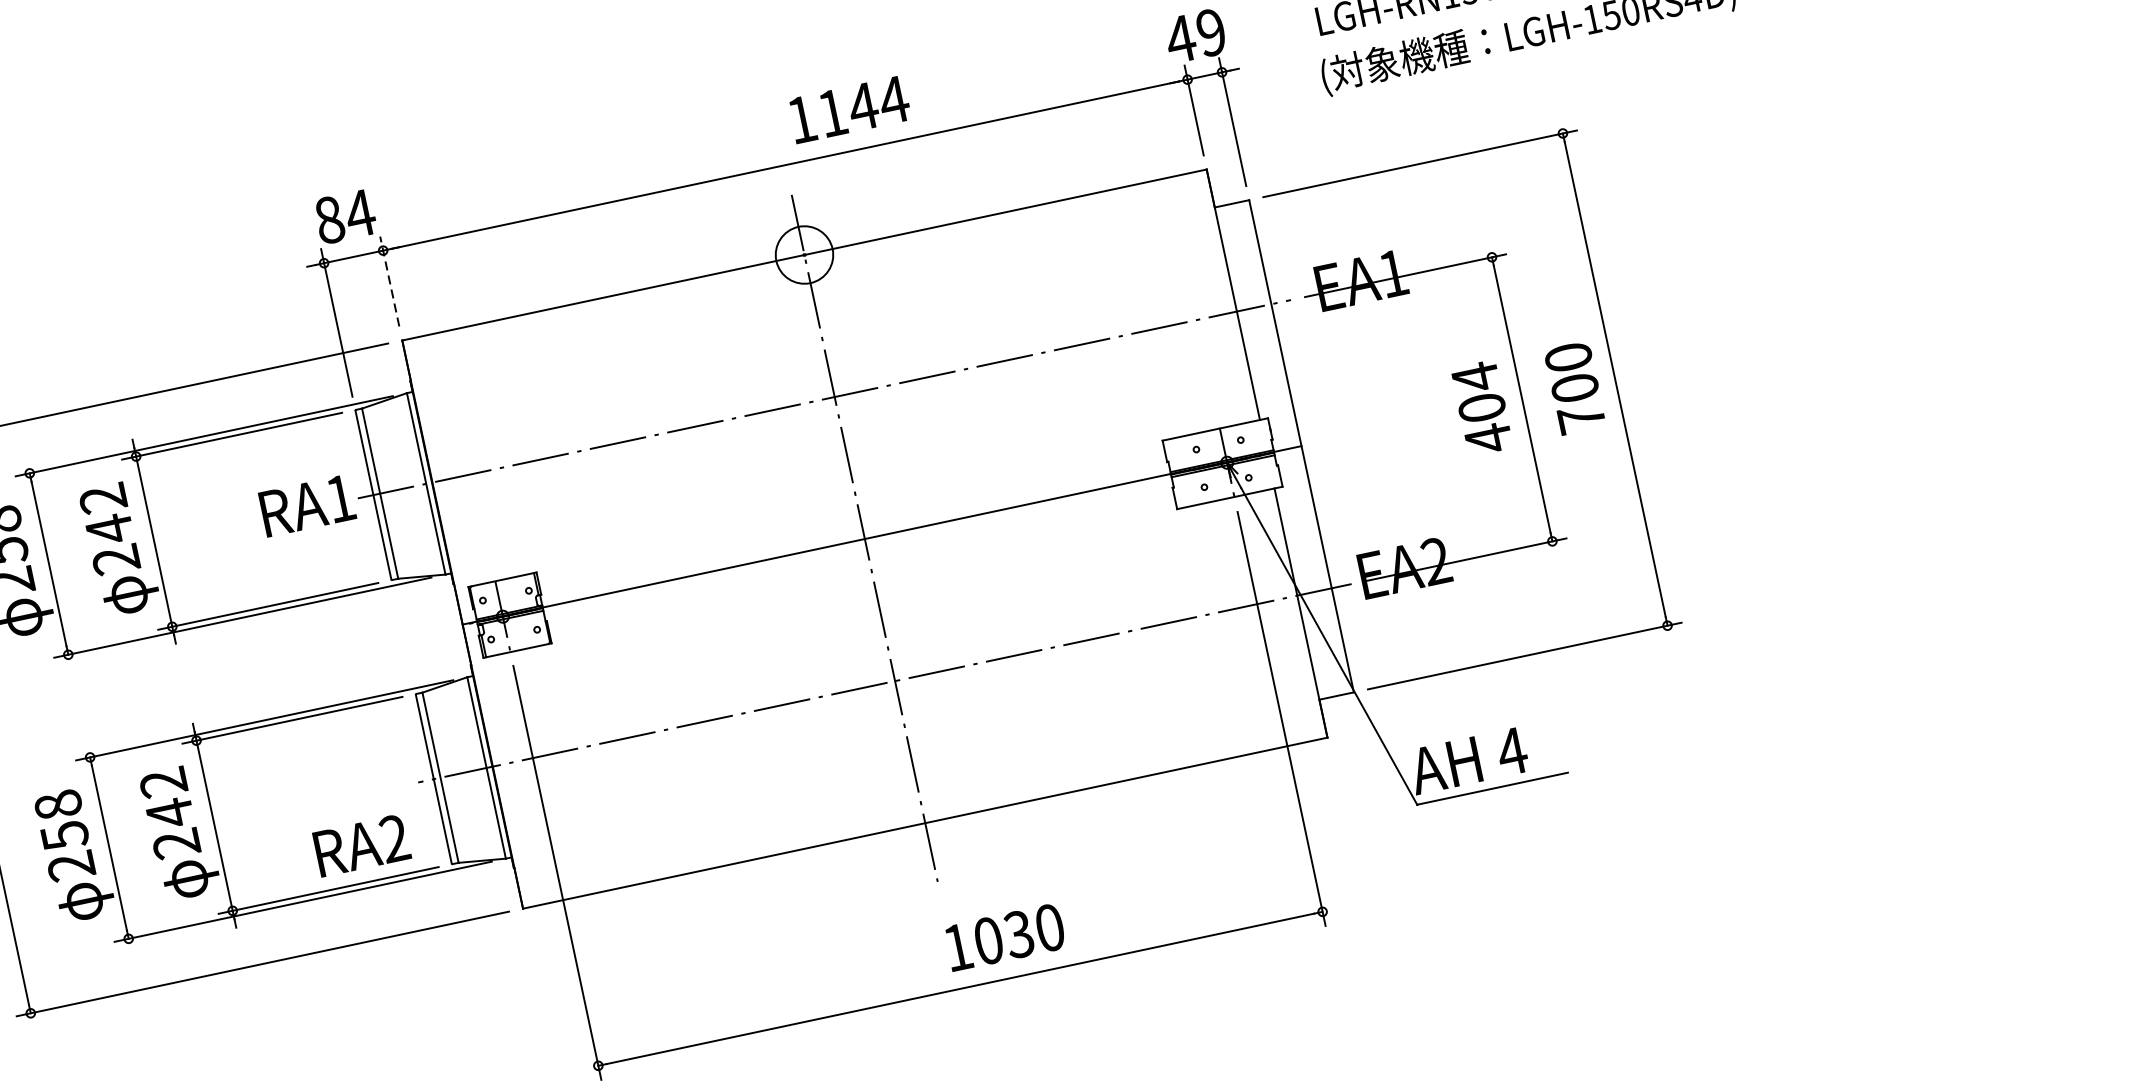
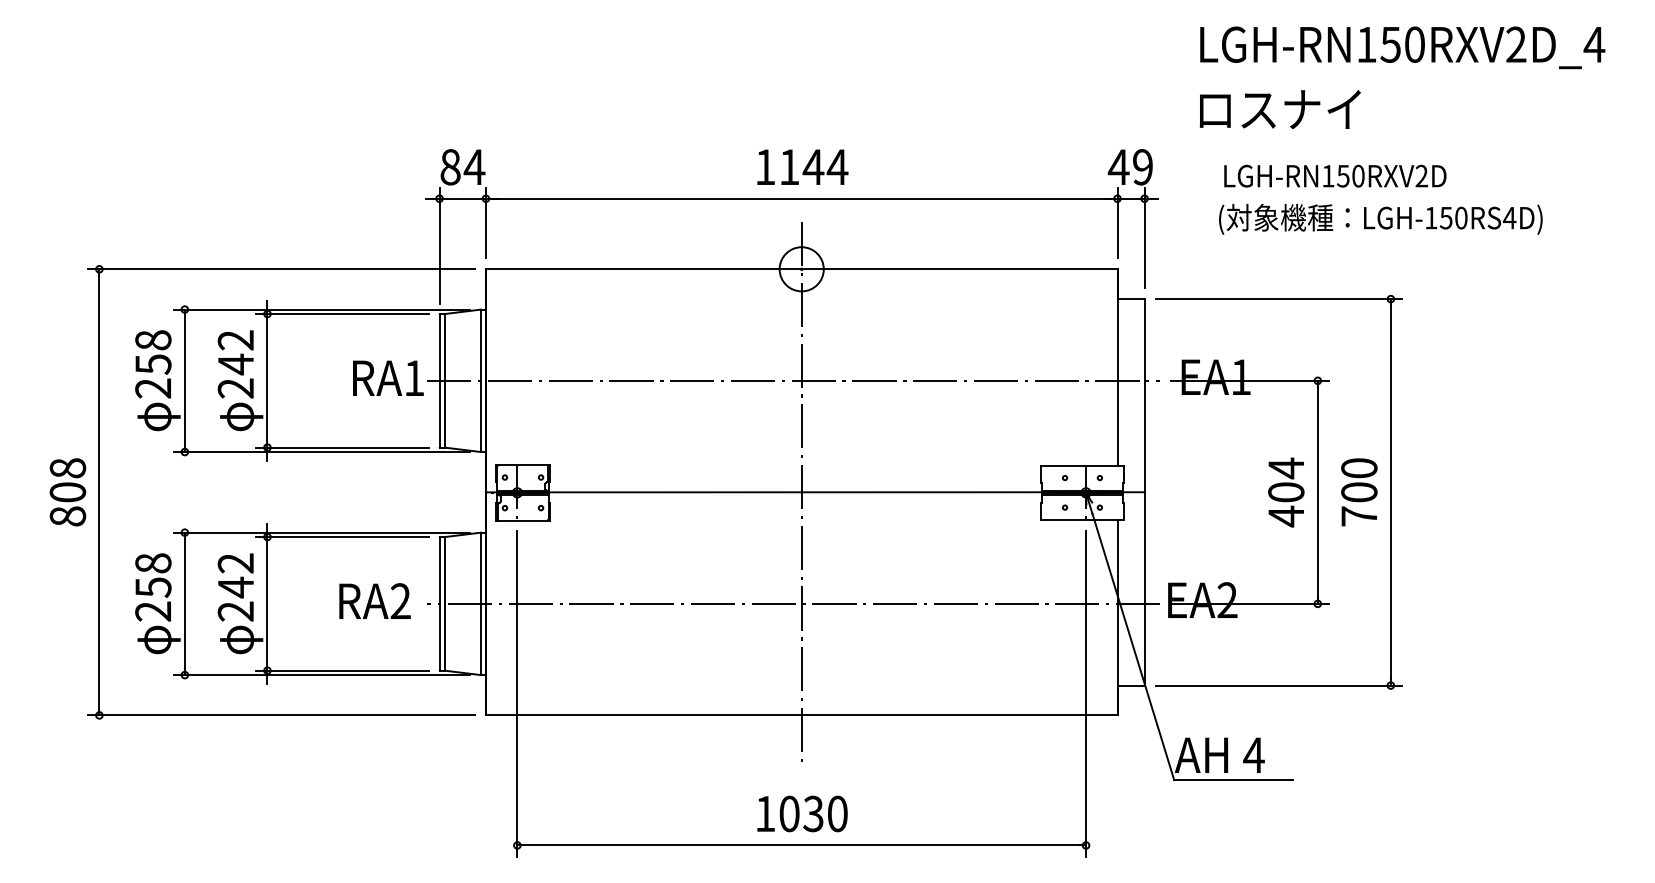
text: (848, 108) -> (802, 166), moved
line: (389, 281) -> (485, 222), dashed -> solid
text: (361, 844) -> (374, 600), moved
text: (1005, 936) -> (802, 813), moved

